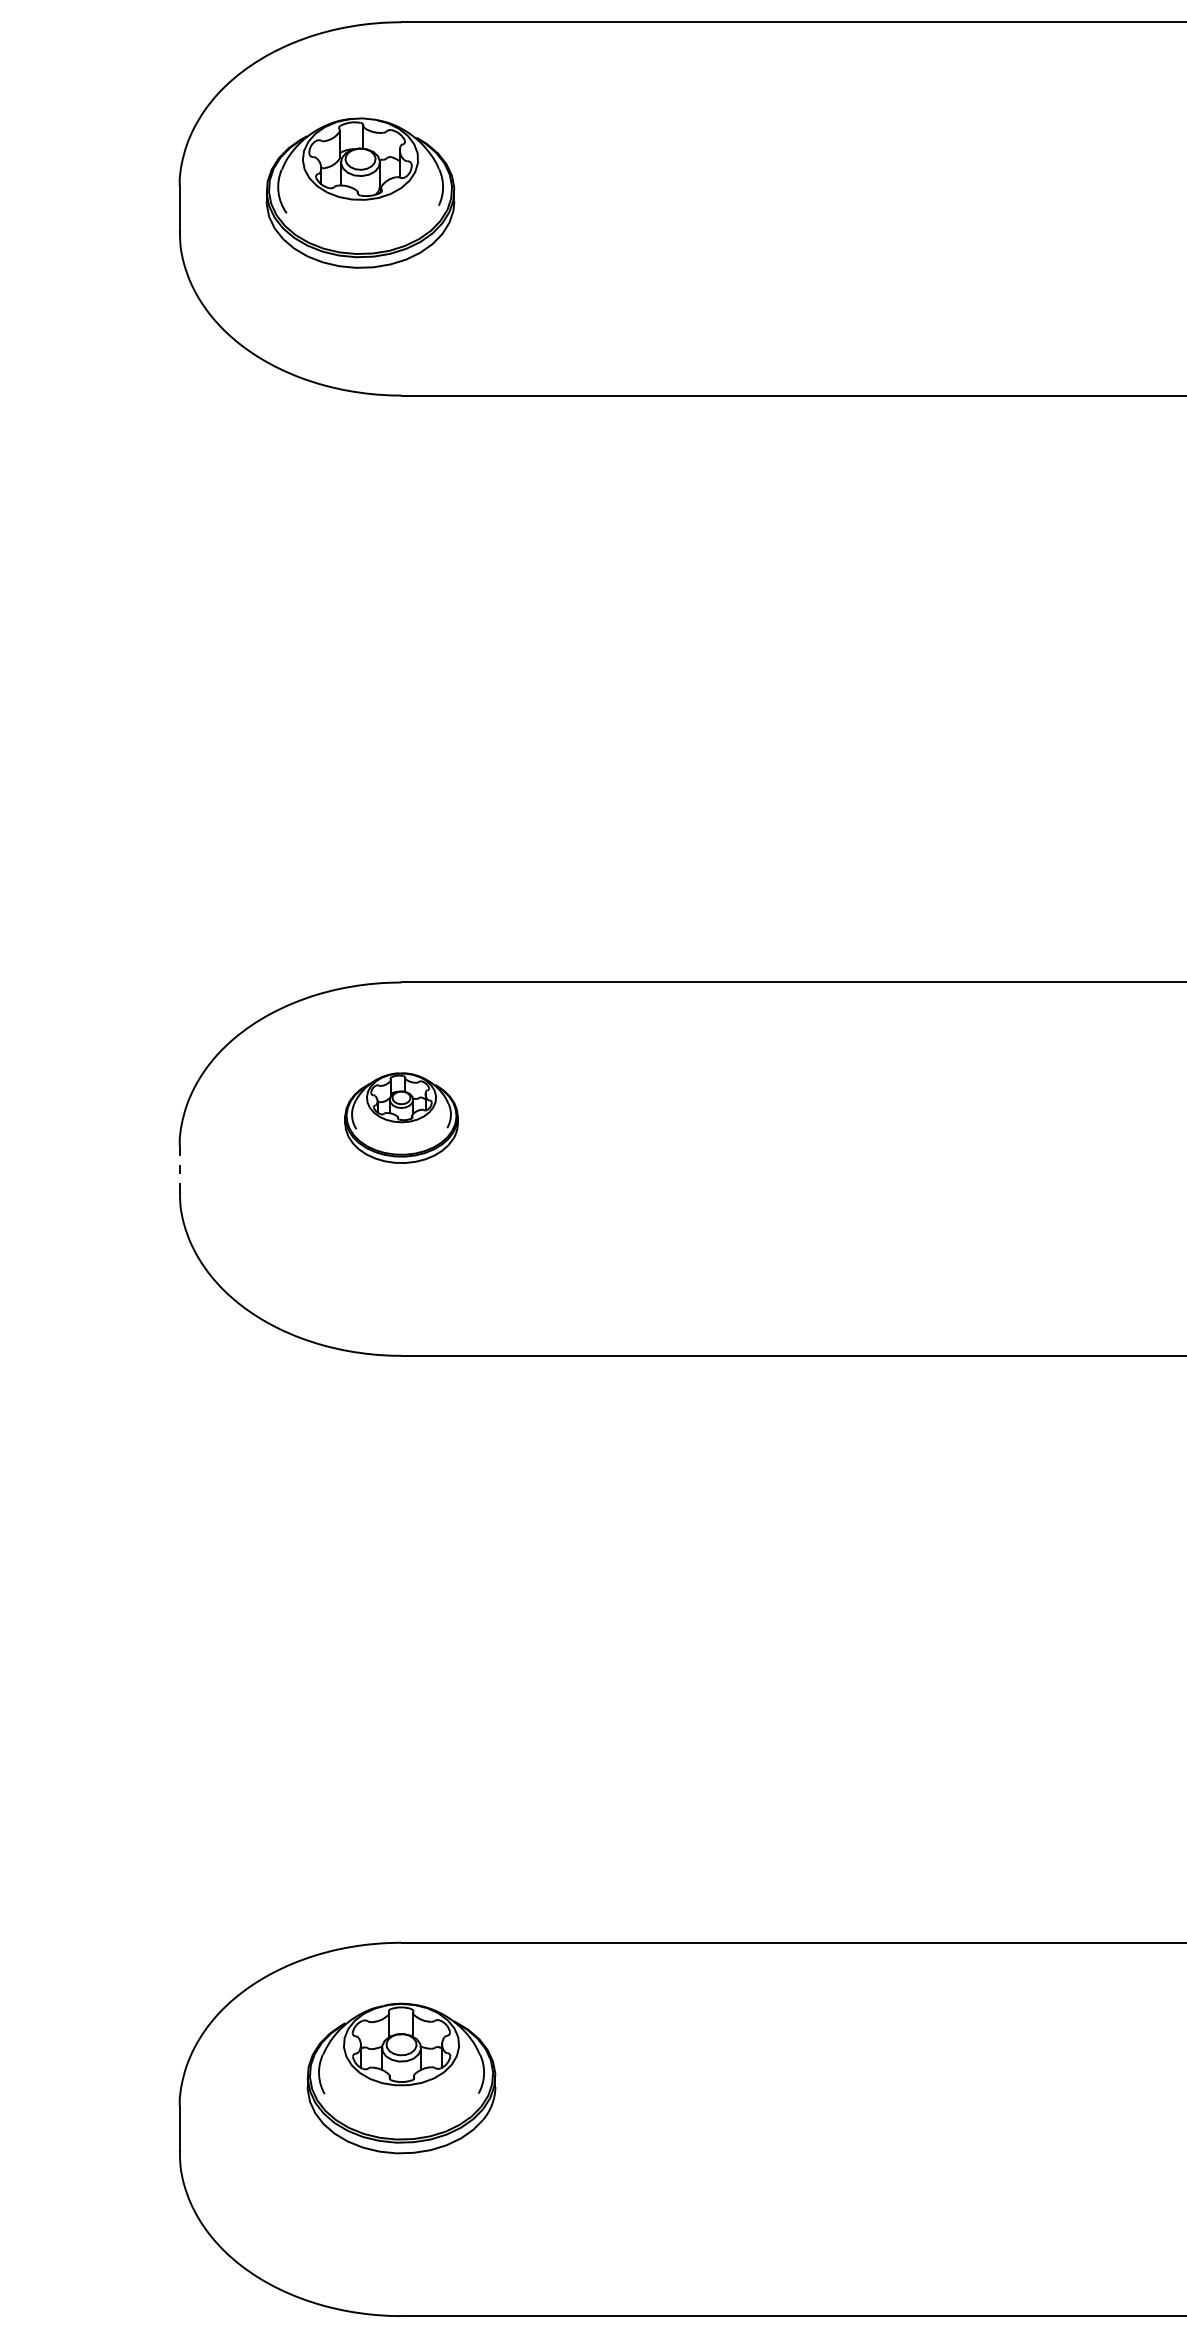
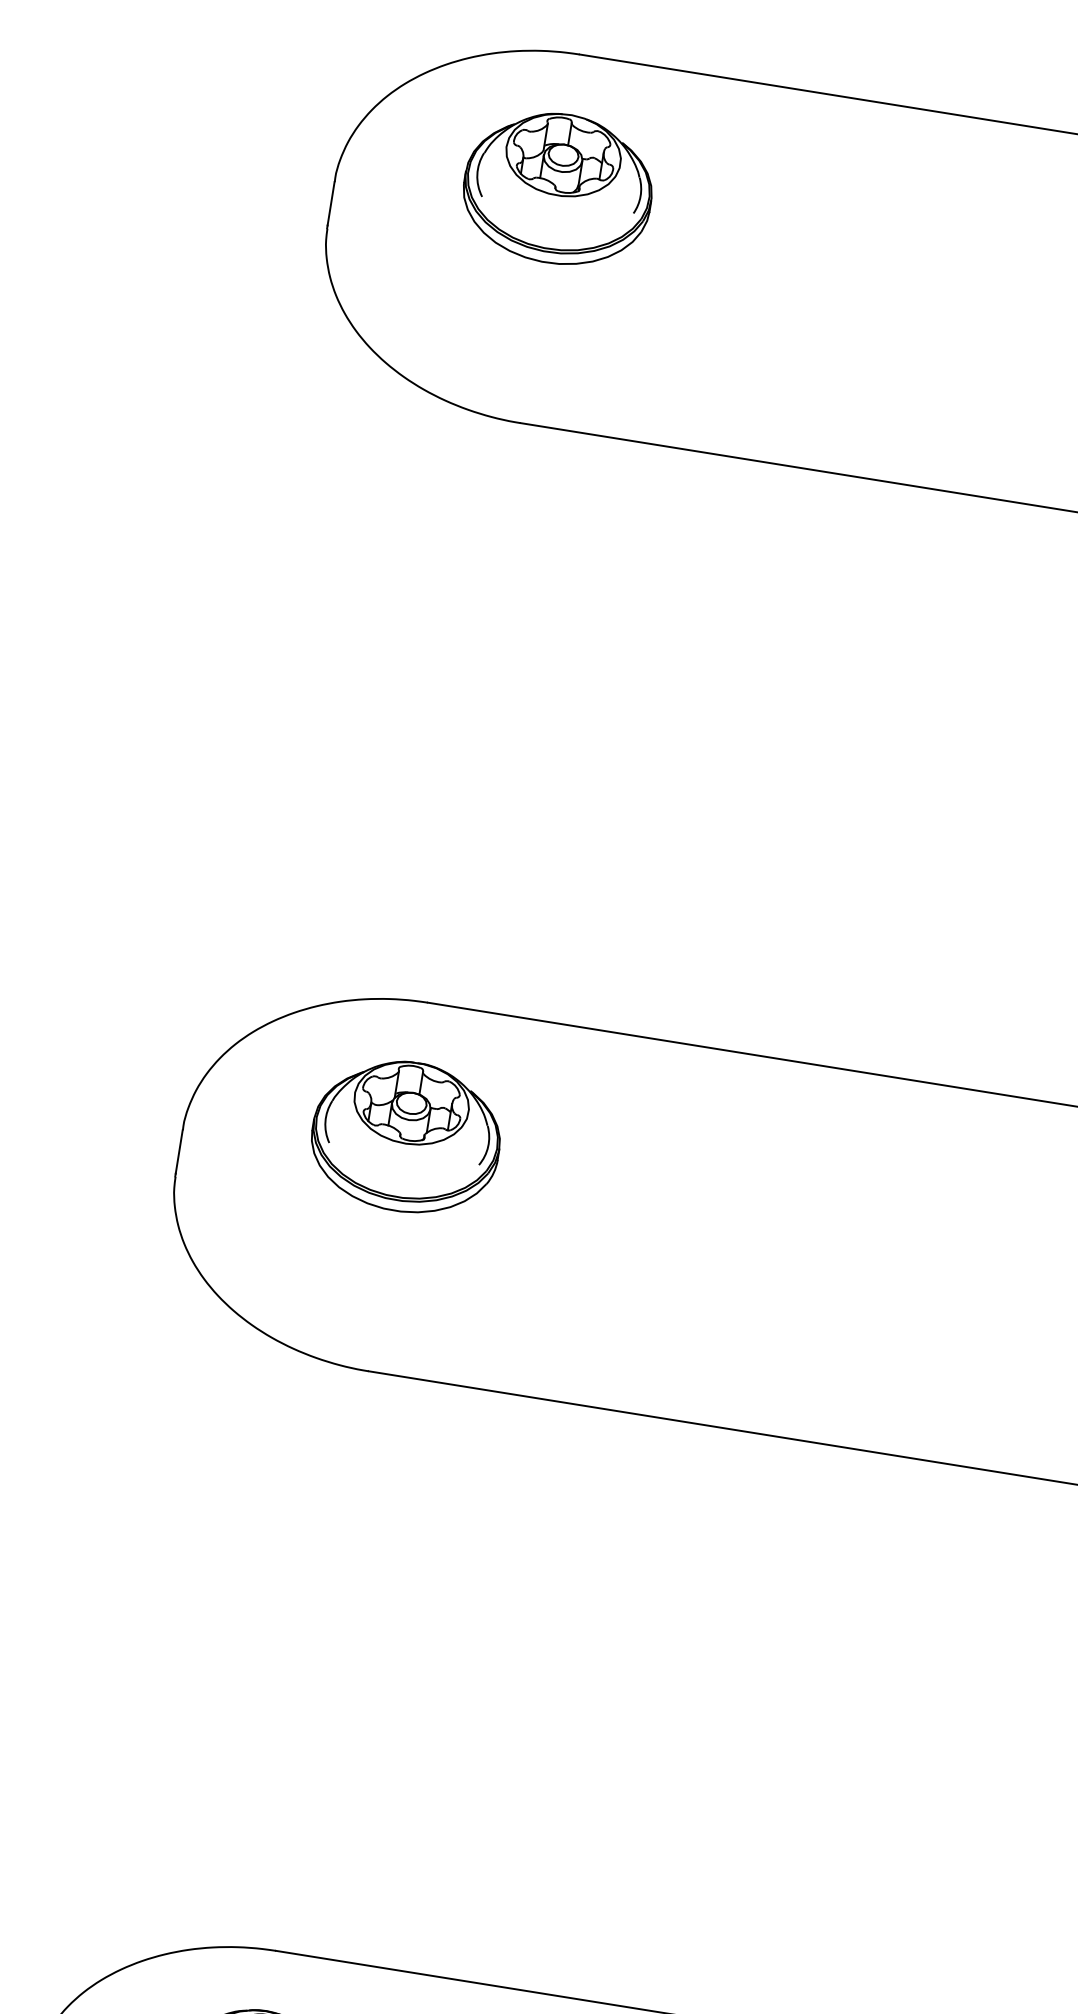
part: (360, 192) -> (558, 188), moved
part: (401, 1117) -> (406, 1135), size x1.67
line: (179, 1169) -> (179, 1152), dashed -> solid

